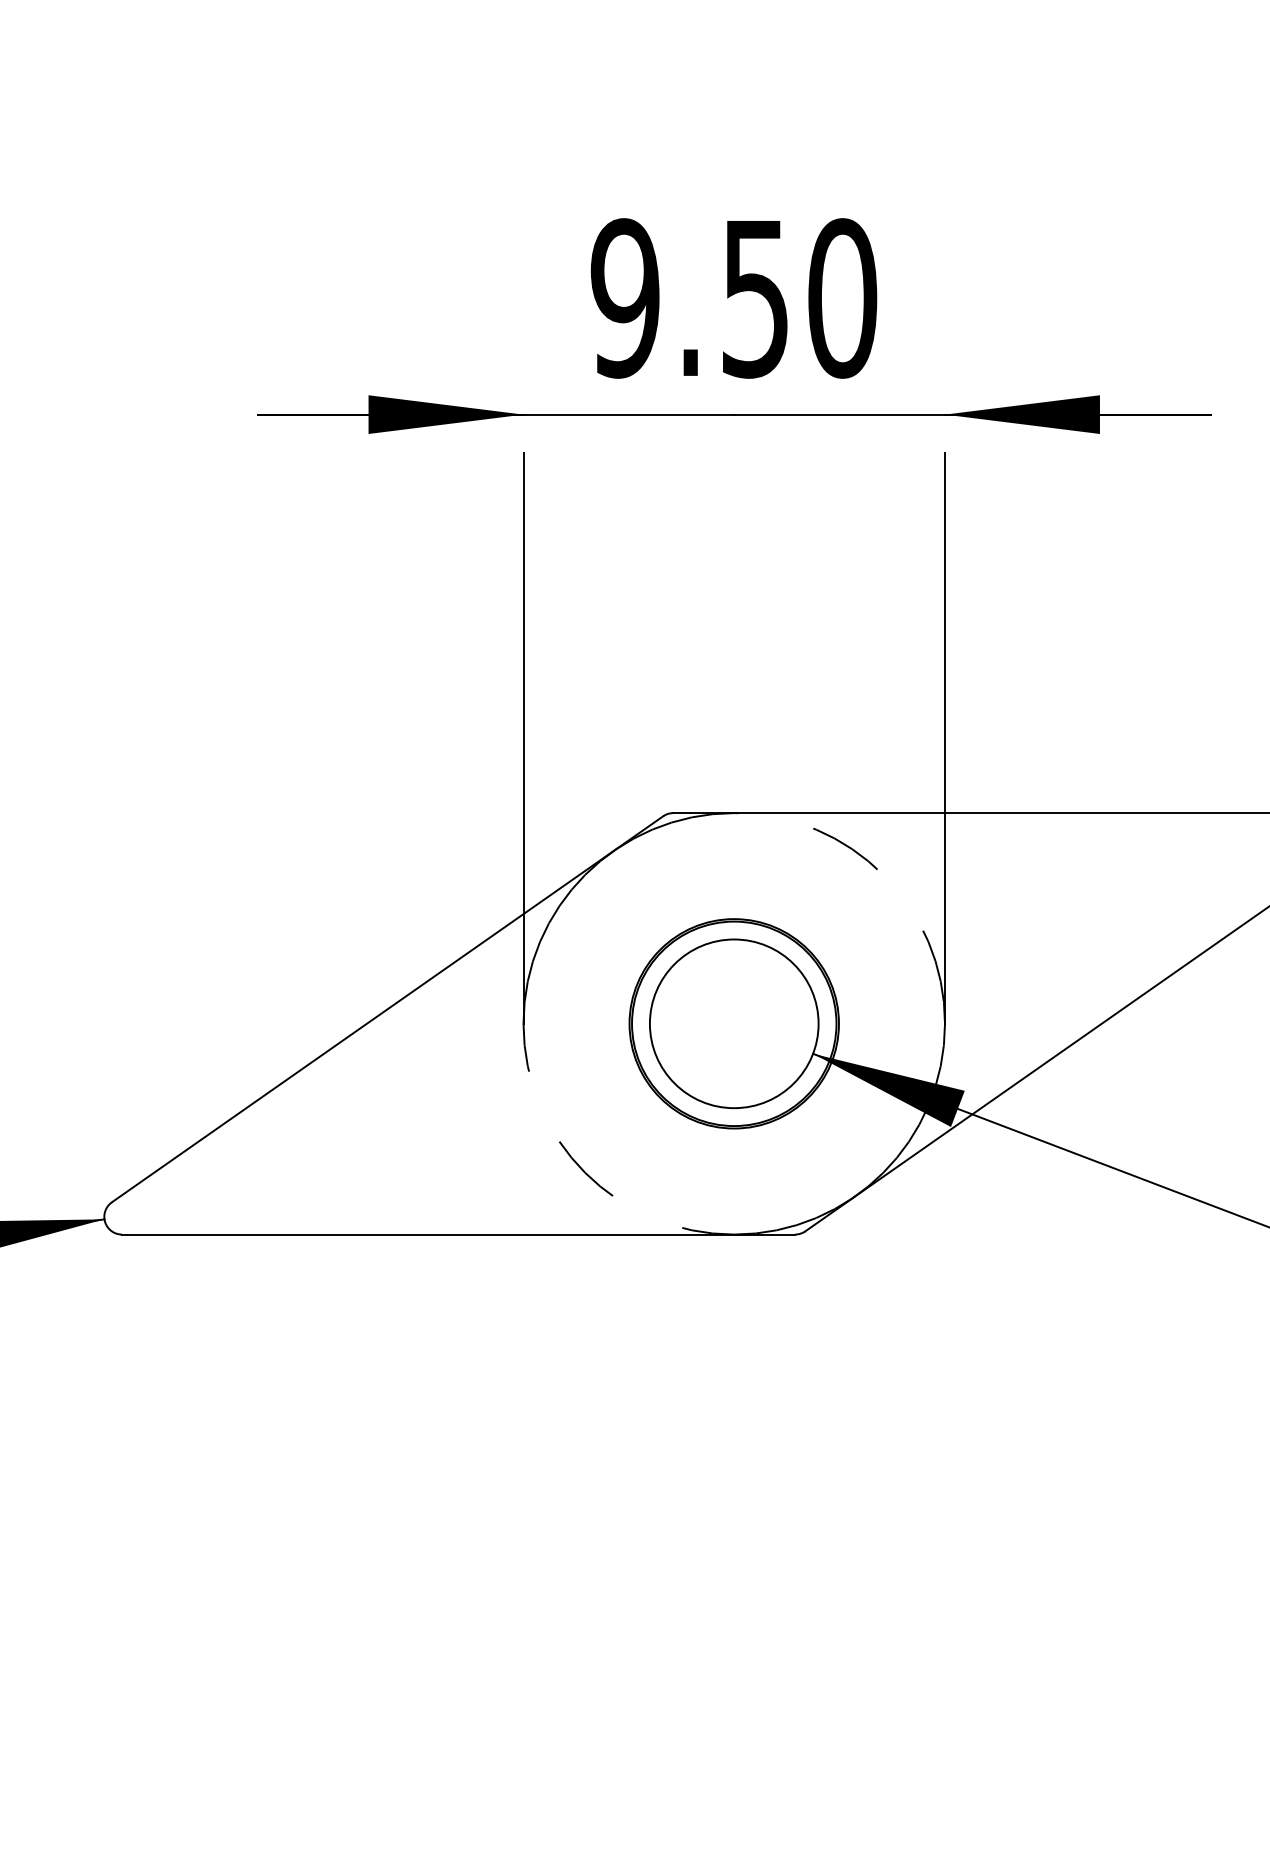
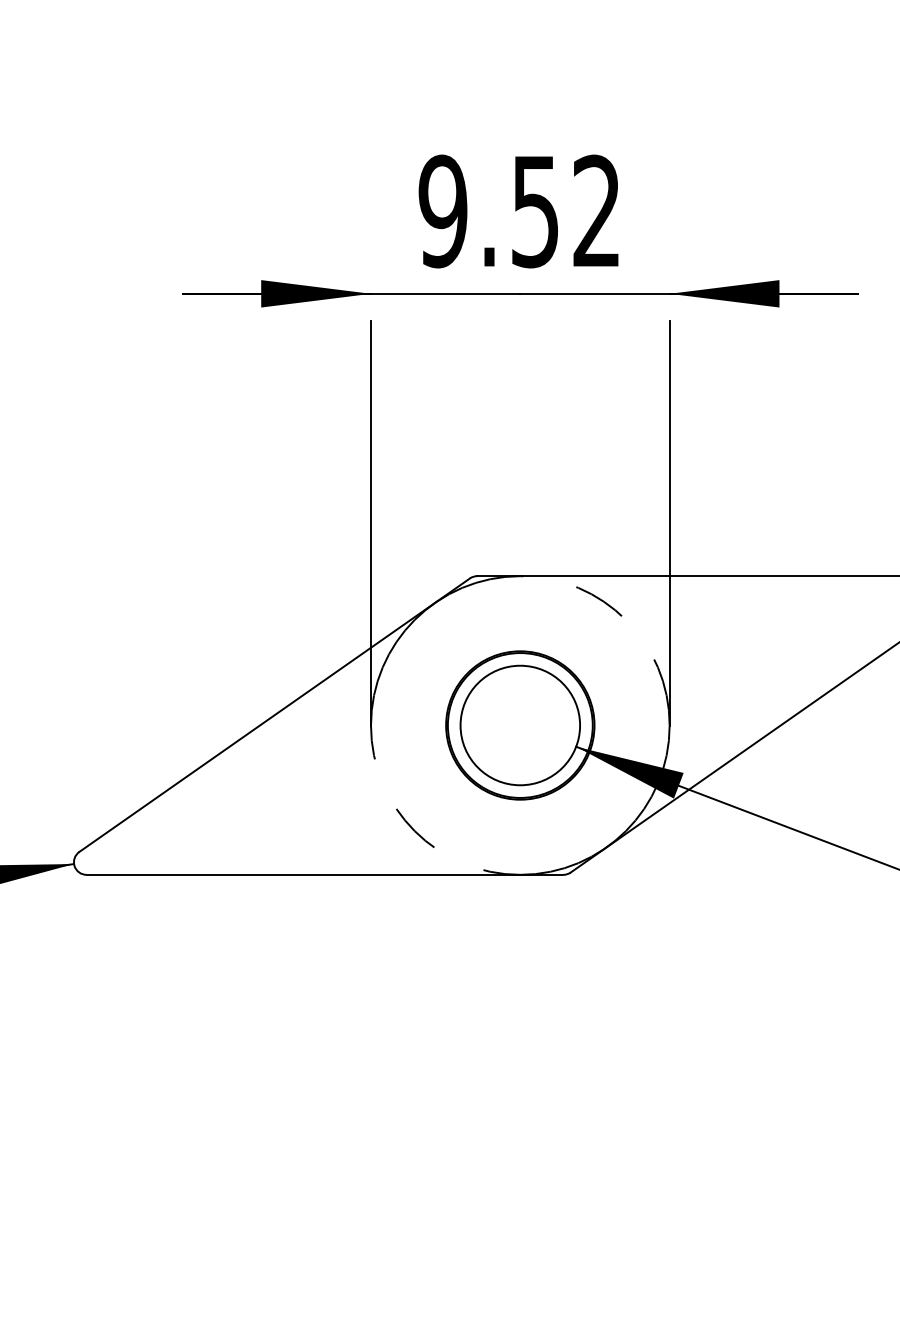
text: (842, 298) -> (597, 211), 9.50 -> 9.52

